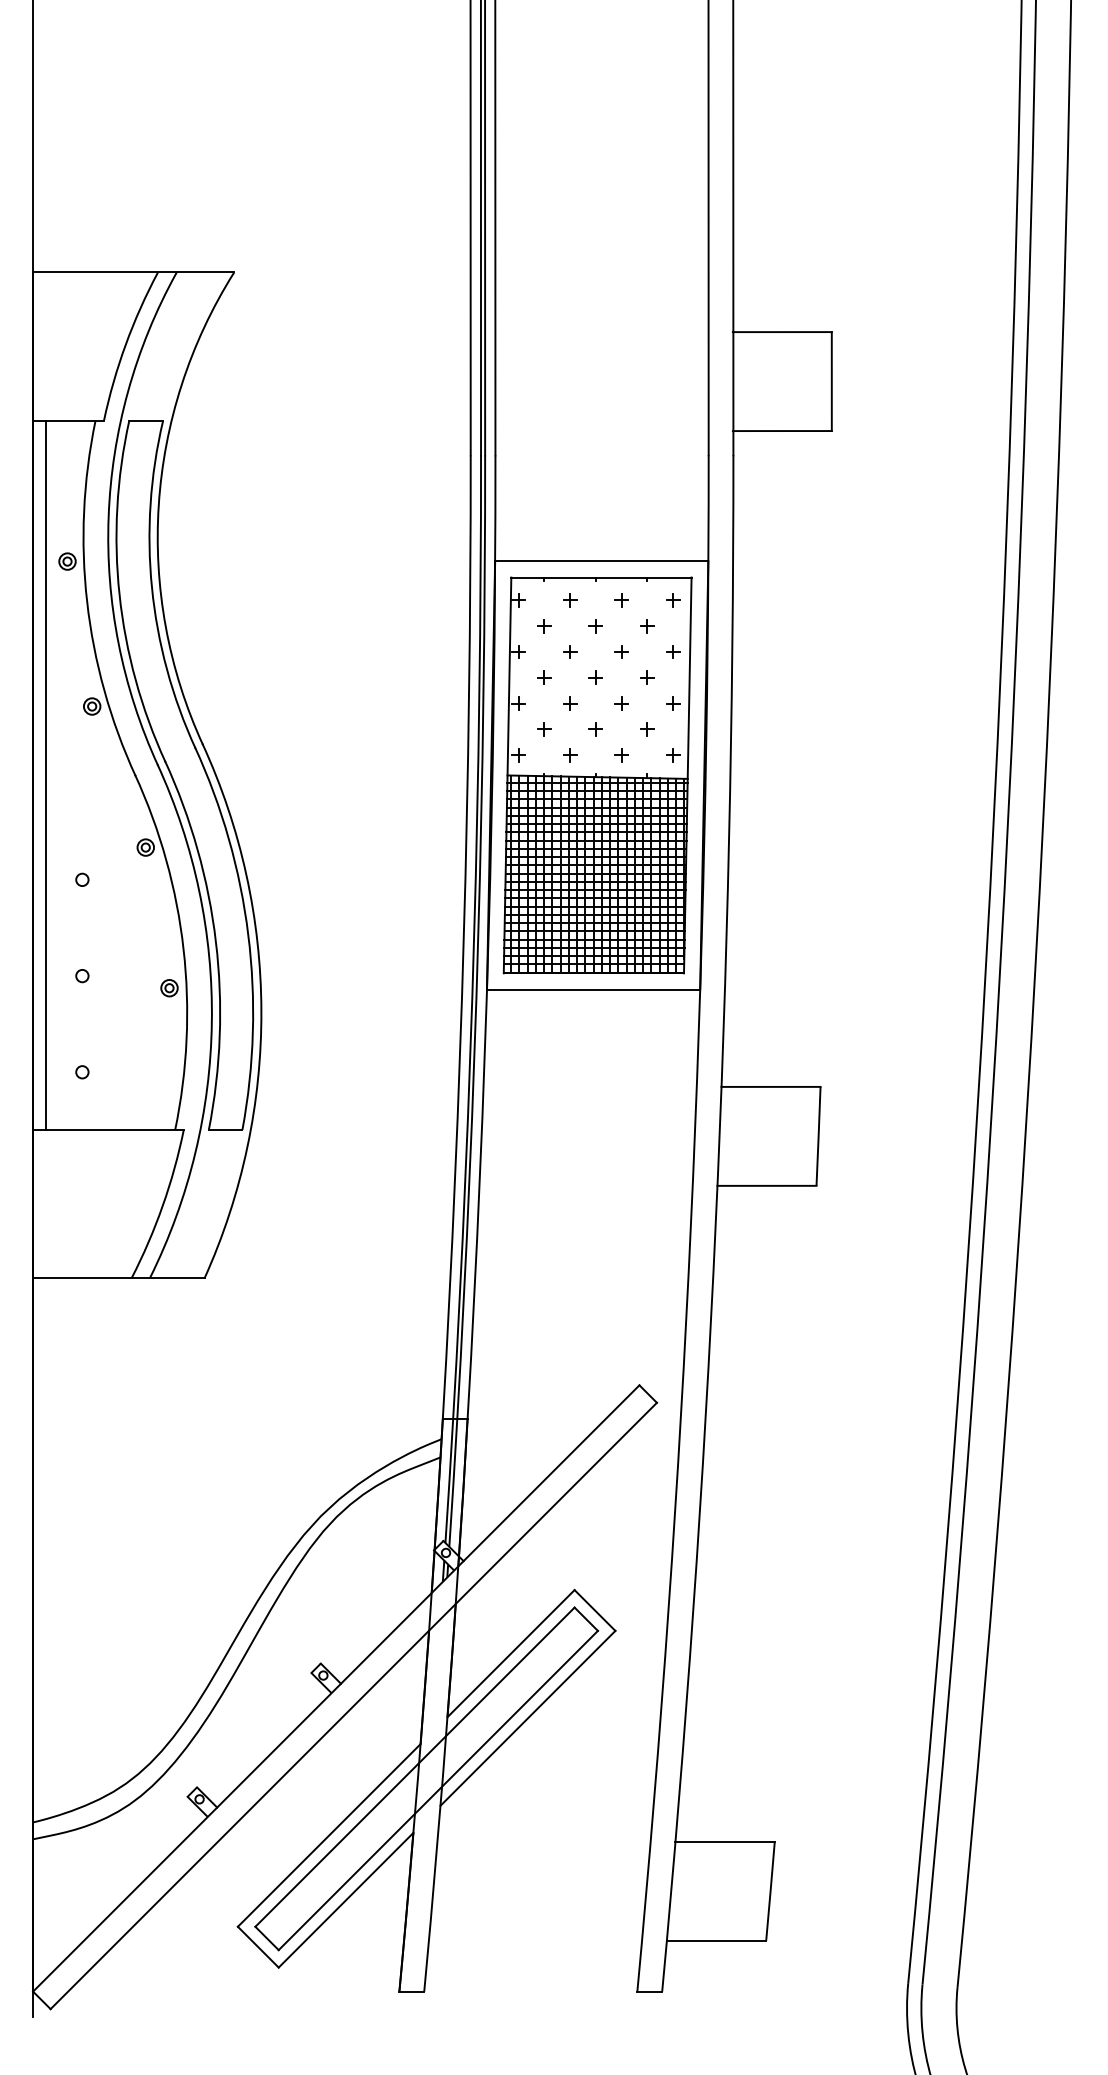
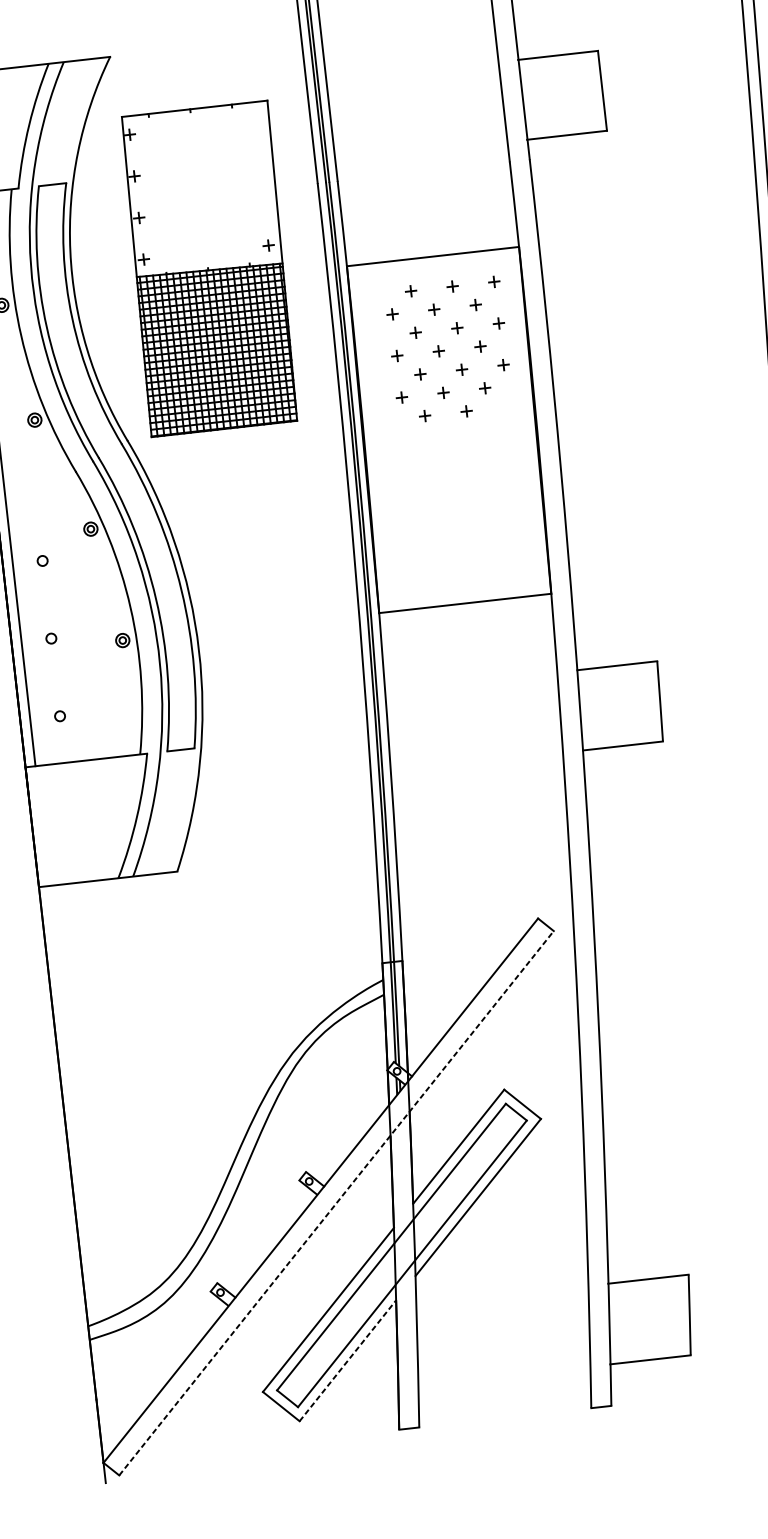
part: (597, 775) -> (209, 268), moved
line: (353, 1705) -> (336, 1202), solid -> dashed
line: (346, 1899) -> (348, 1360), solid -> dashed

